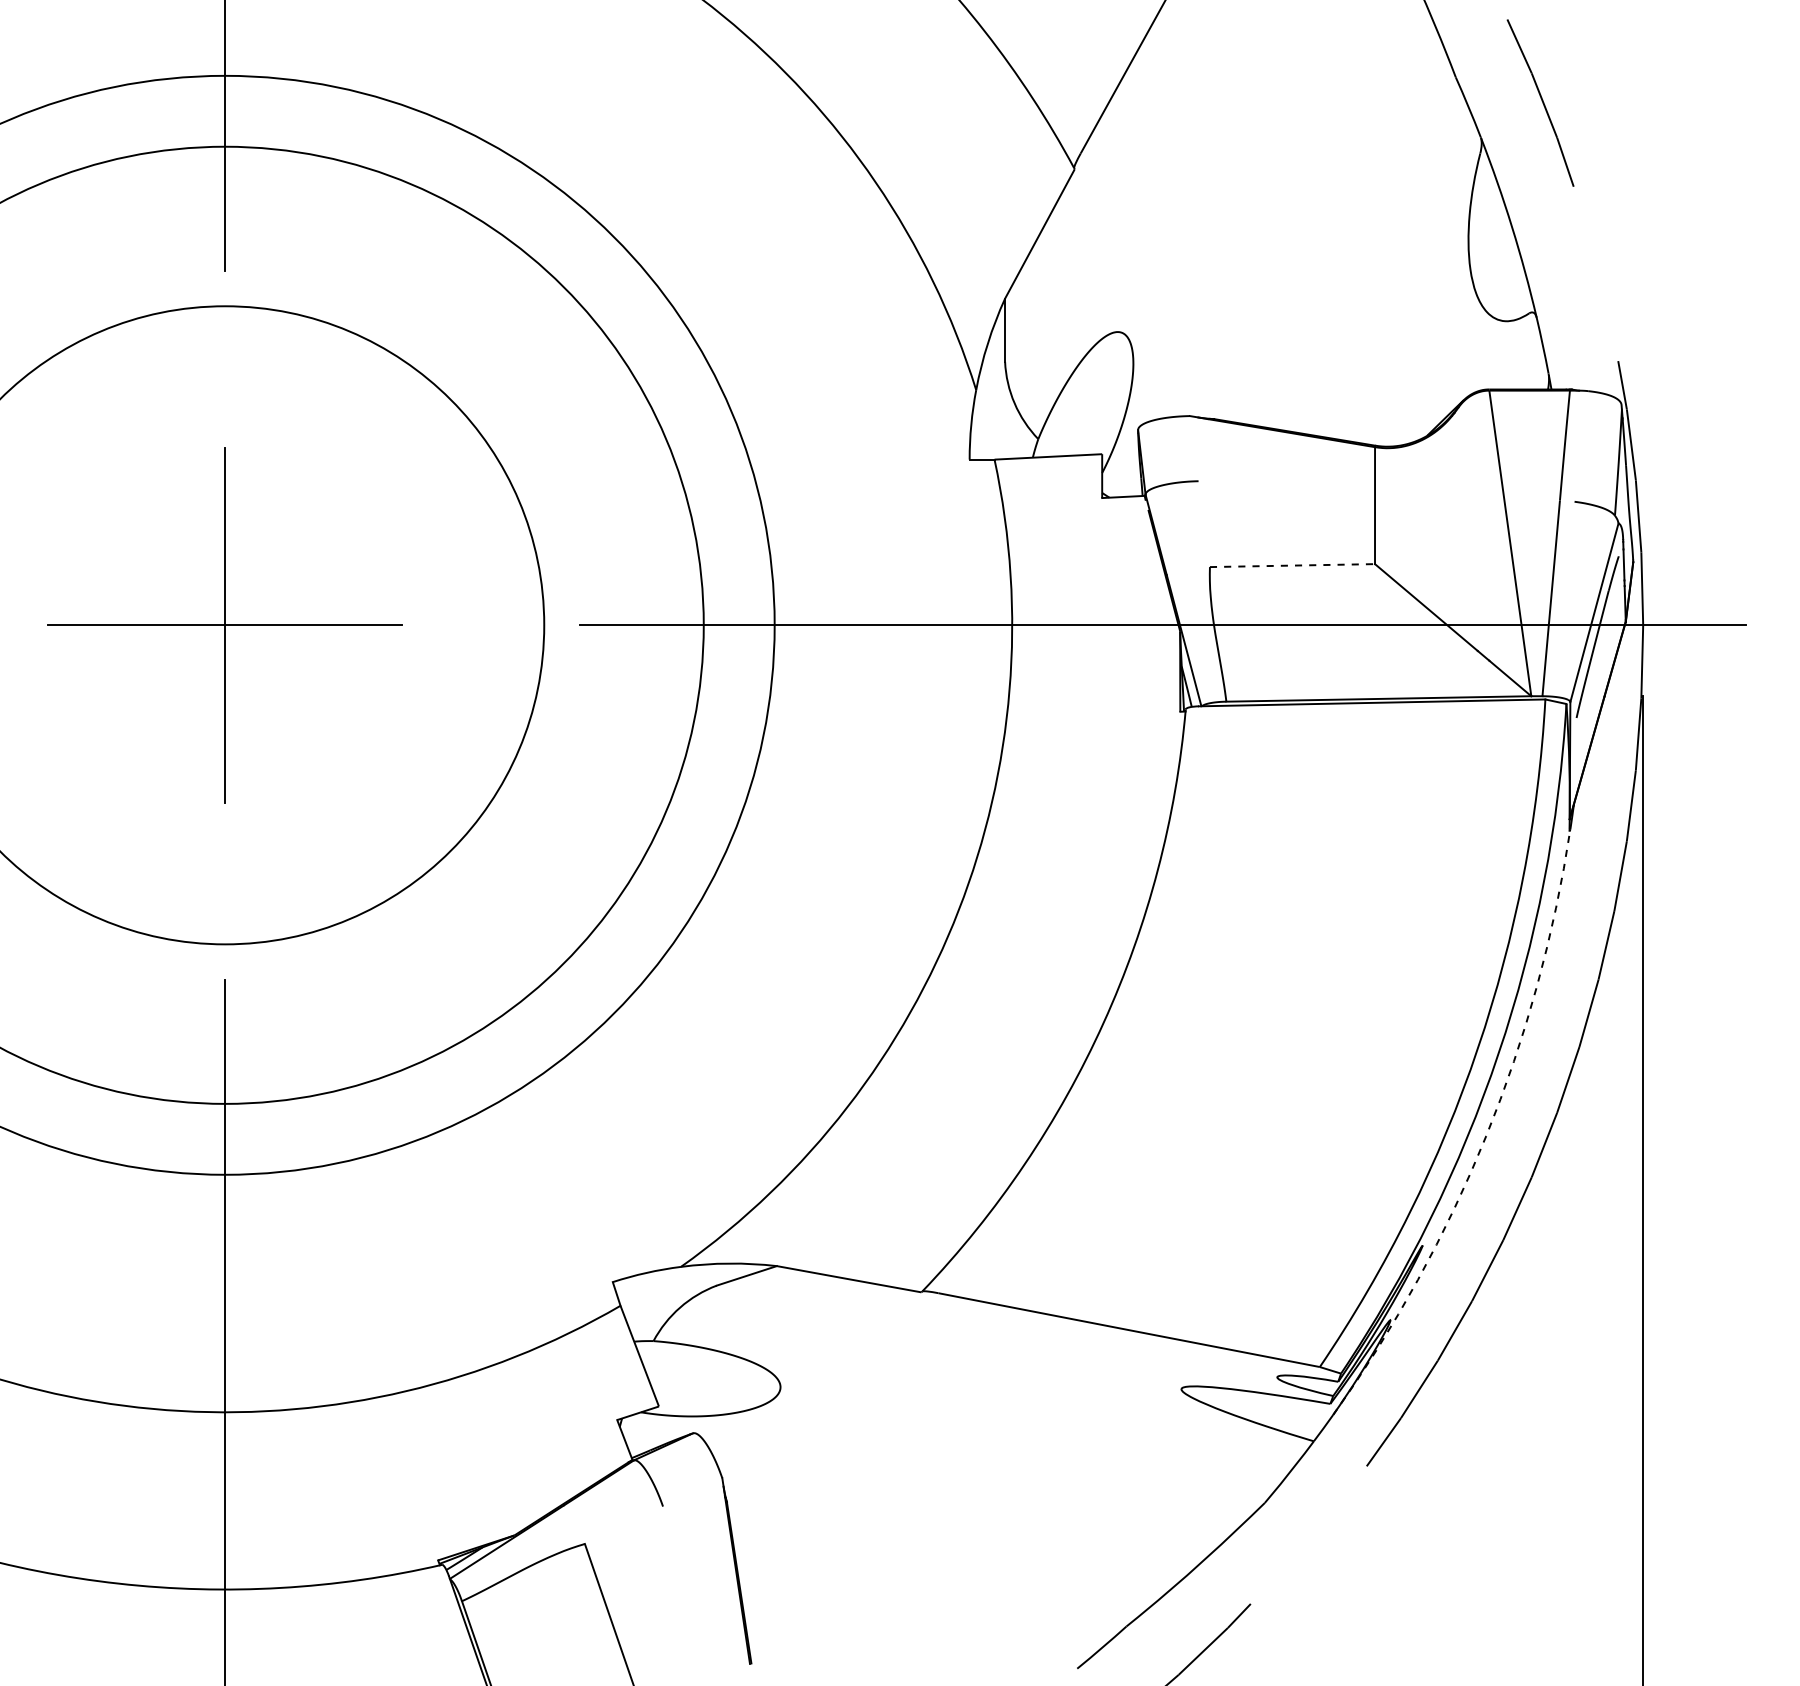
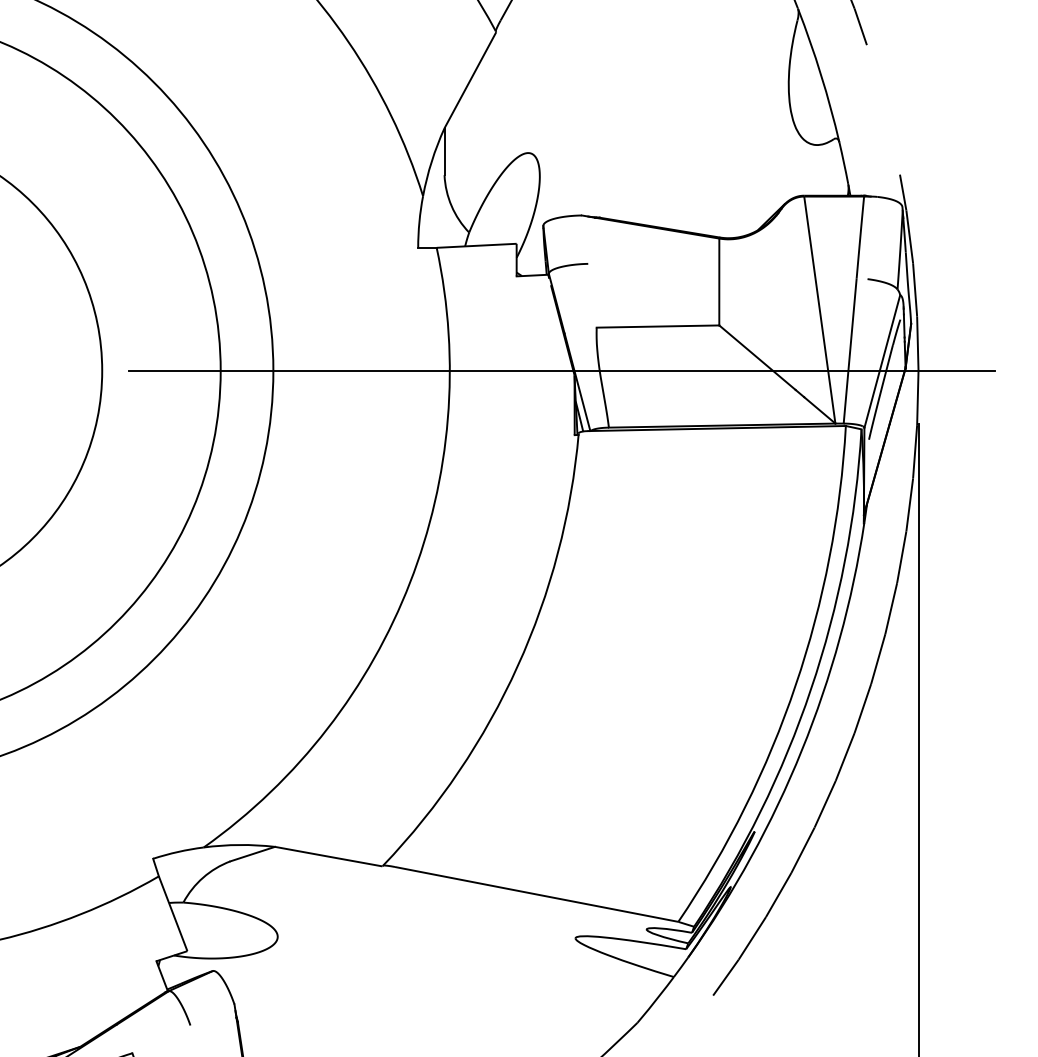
line: (1292, 565) -> (658, 326), dashed -> solid
arc: (1486, 1136) -> (802, 750), dashed -> solid

